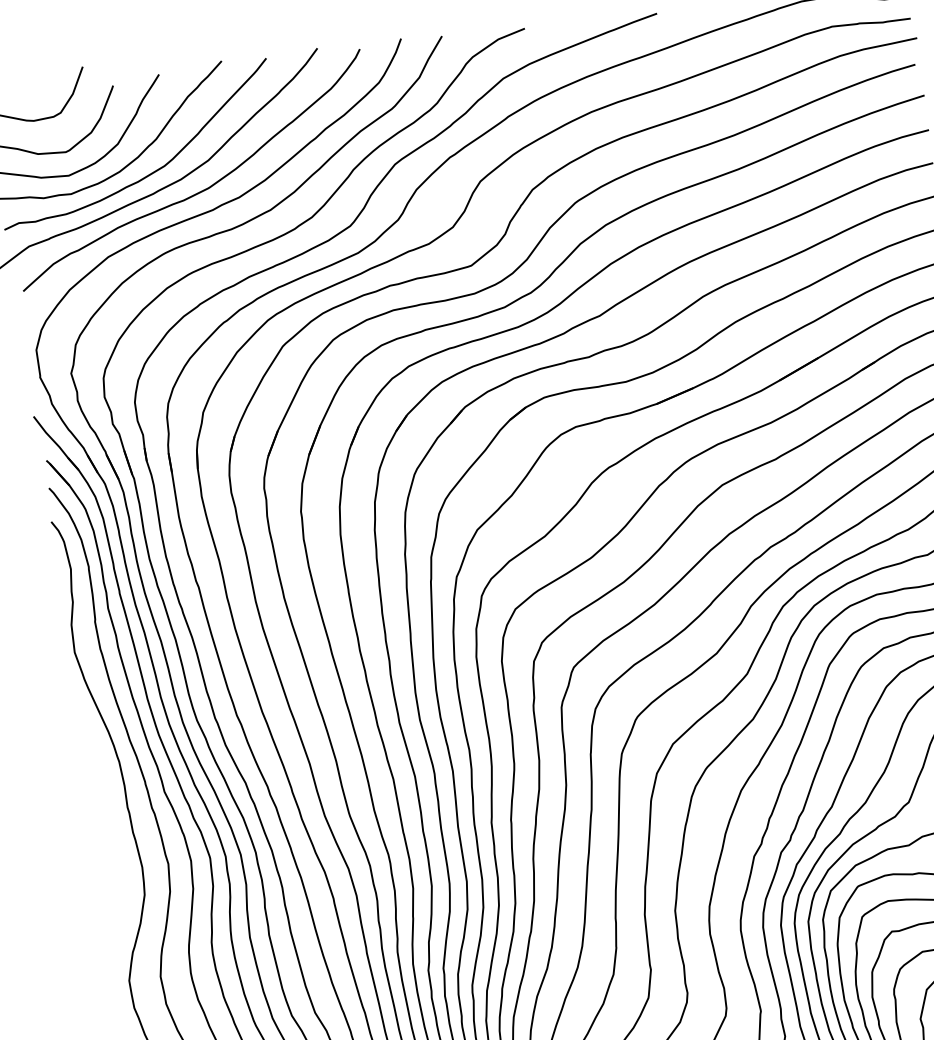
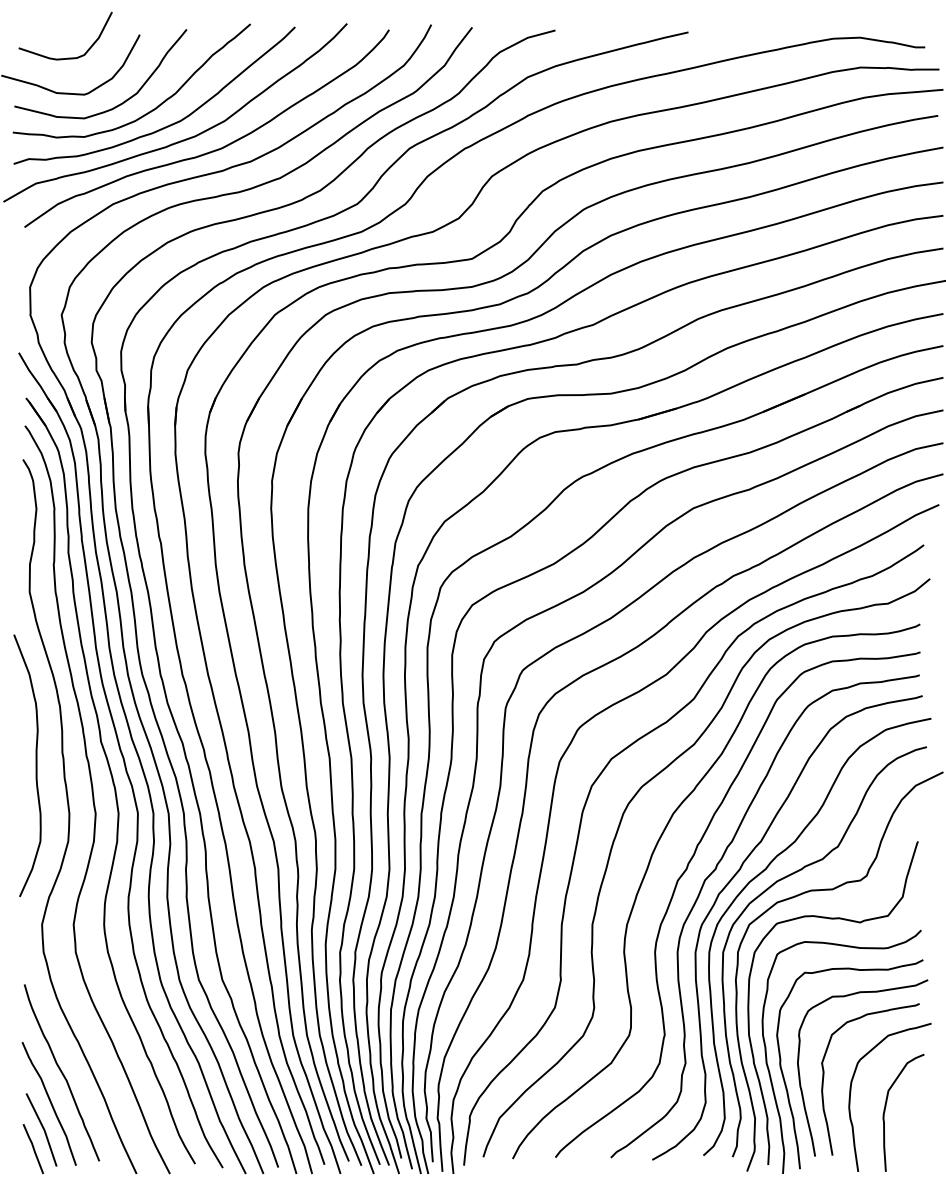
curve: (102, 823) -> (35, 765), added

